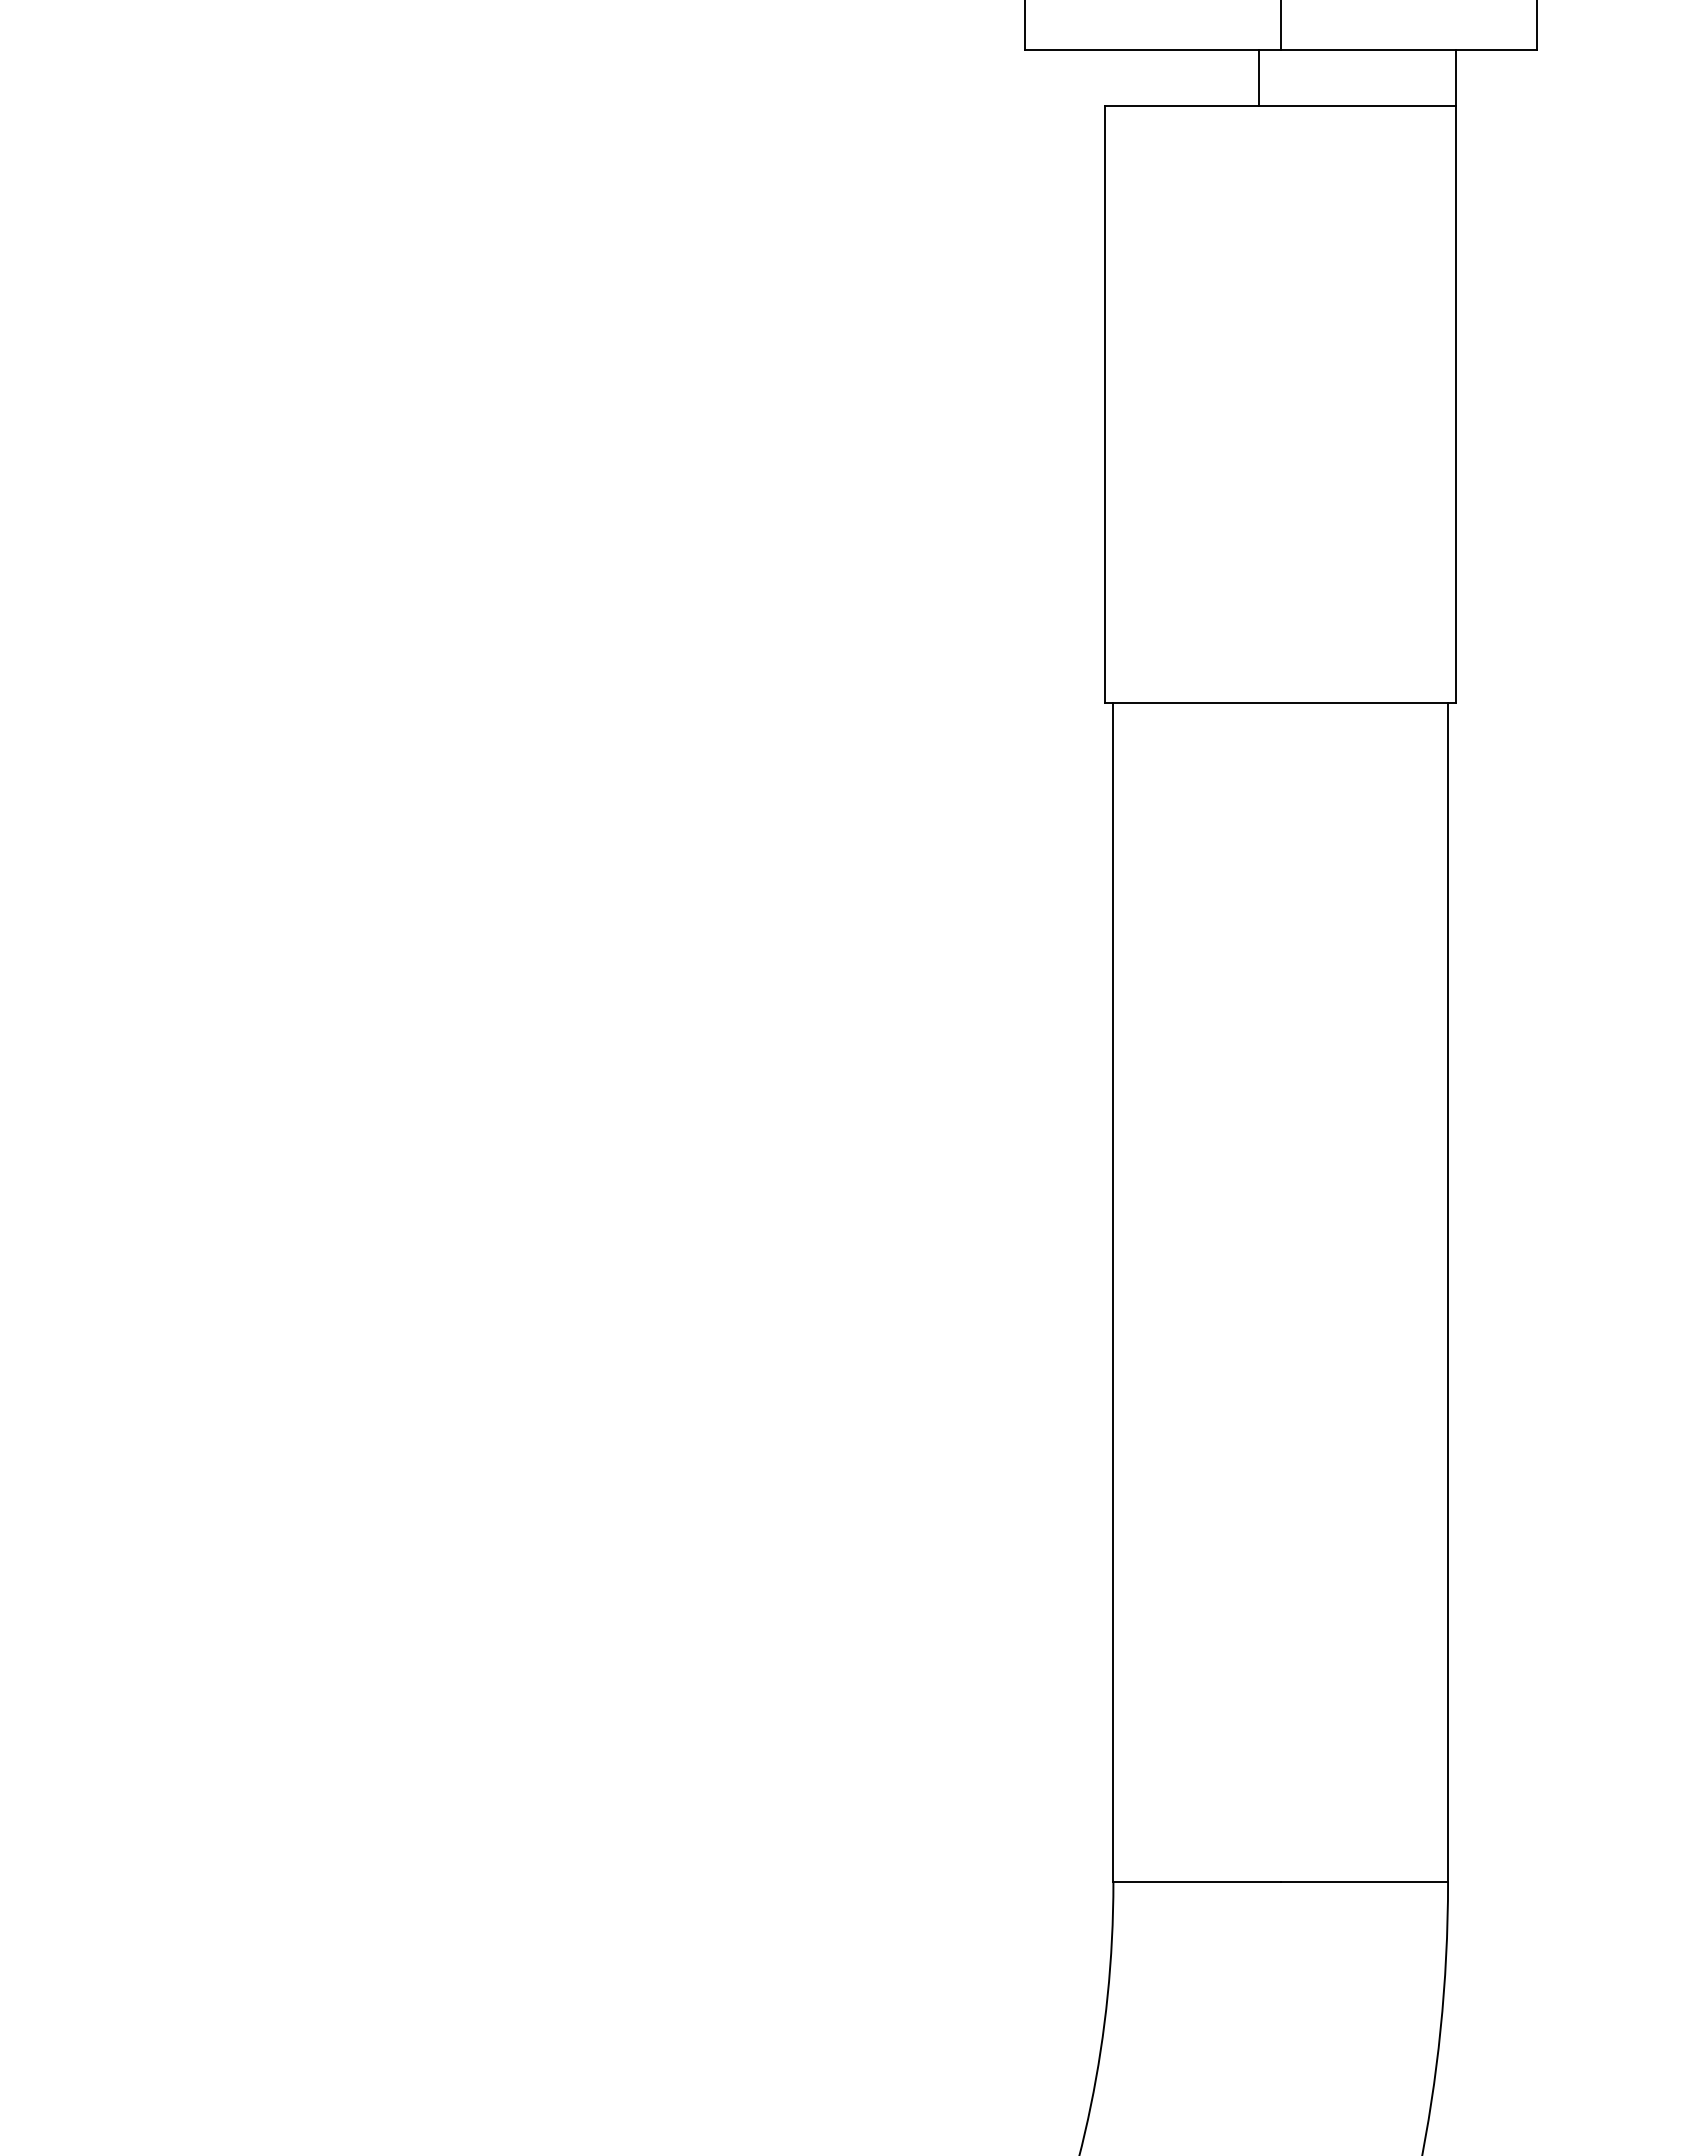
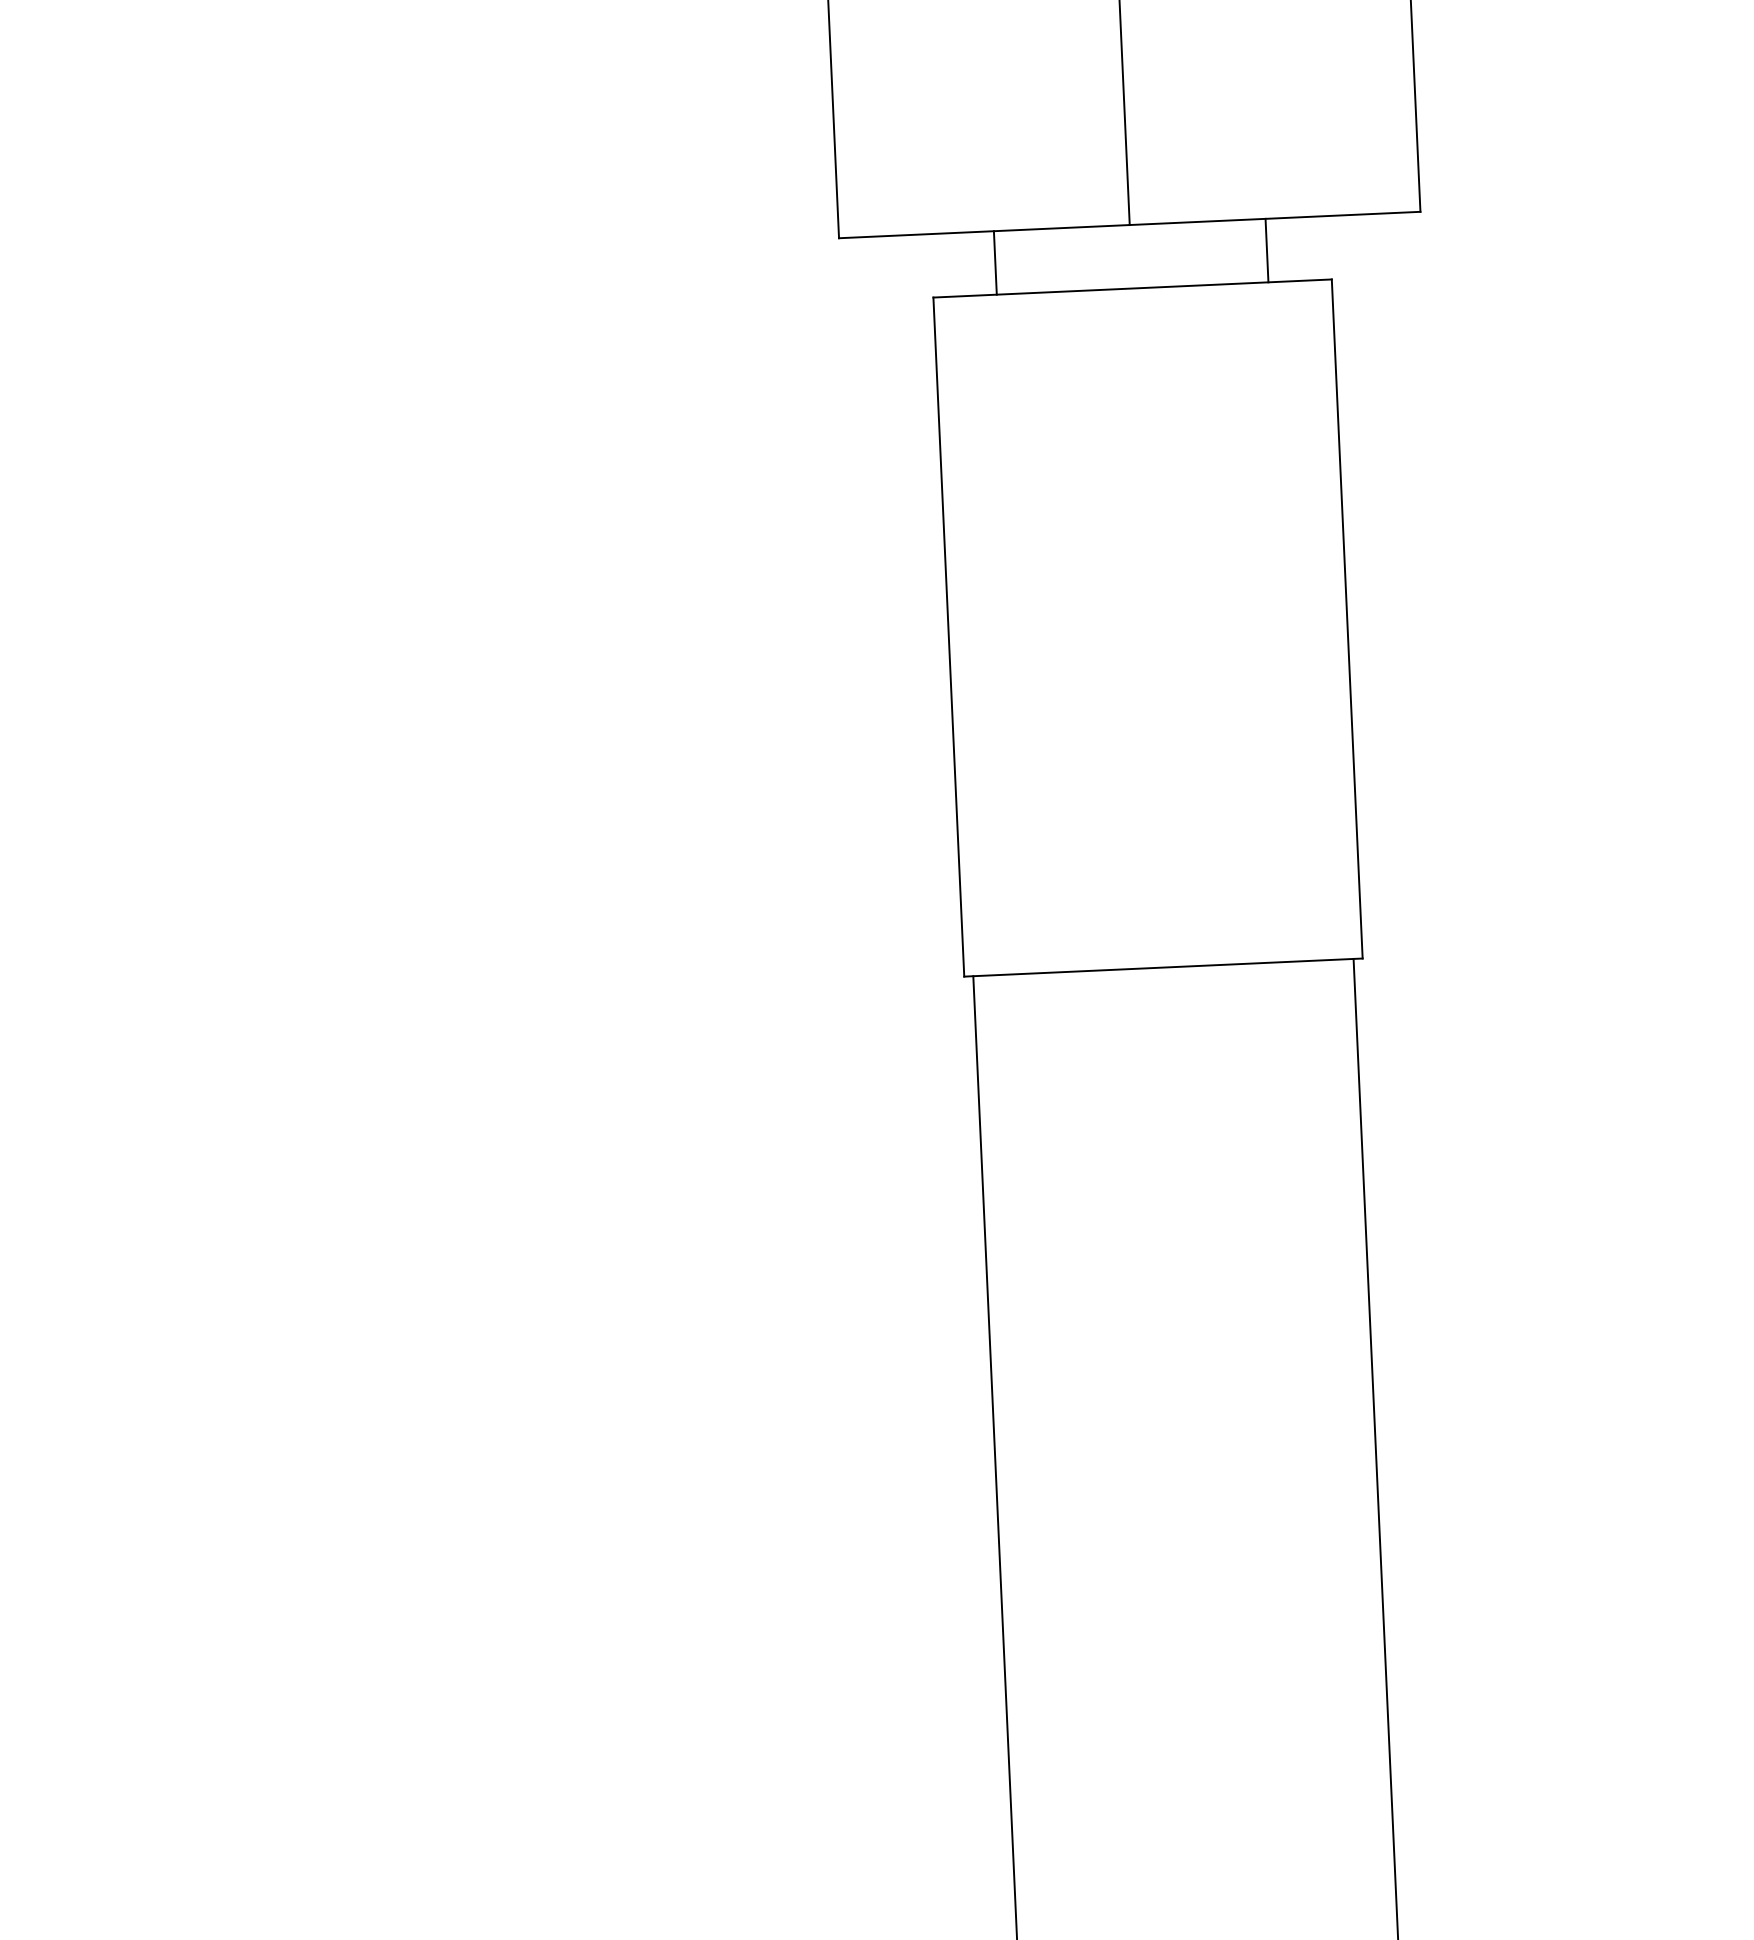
line: (1259, 77) -> (995, 262), moved
line: (1456, 77) -> (1267, 250), moved

